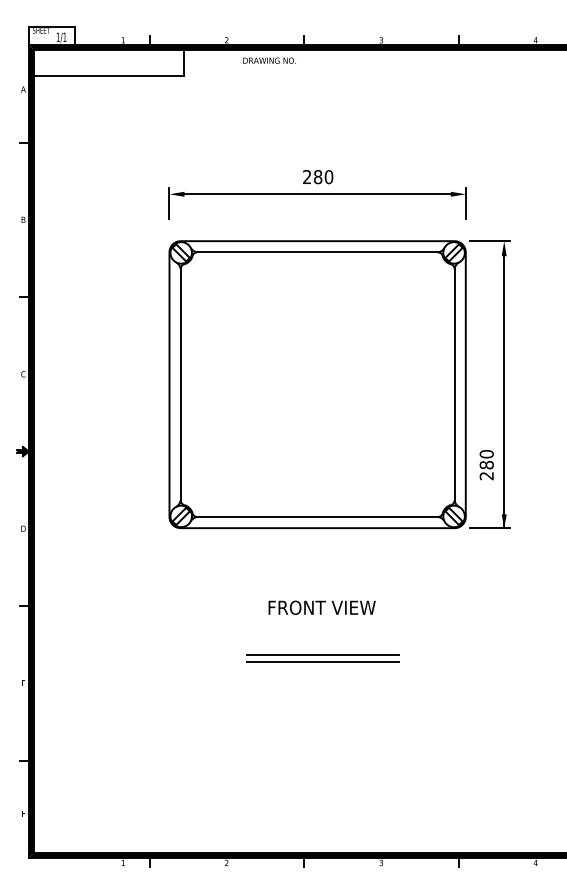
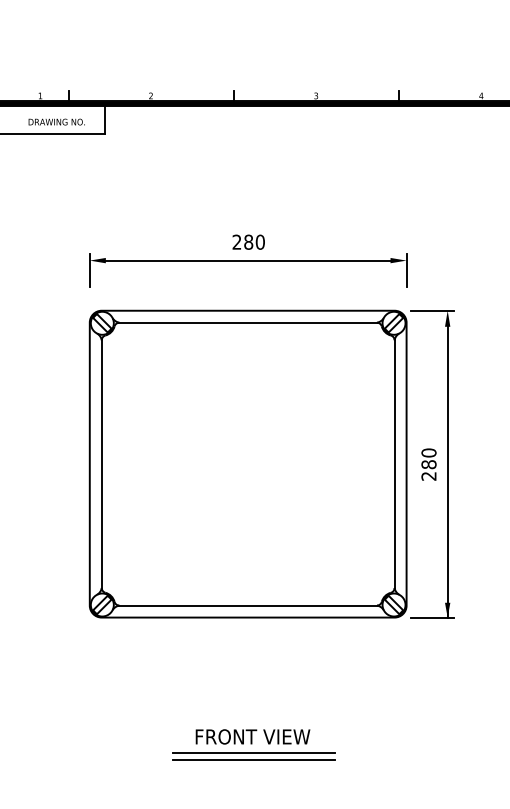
text: (269, 60) -> (56, 121), moved
text: (486, 465) -> (428, 465), moved
text: (321, 607) -> (252, 736), moved

